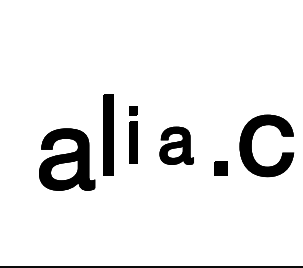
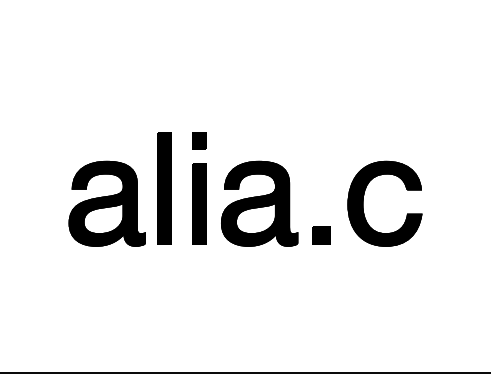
part: (133, 134) -> (199, 188), size x1.43
part: (176, 145) -> (259, 203), size x1.67
part: (66, 159) -> (106, 203), moved

